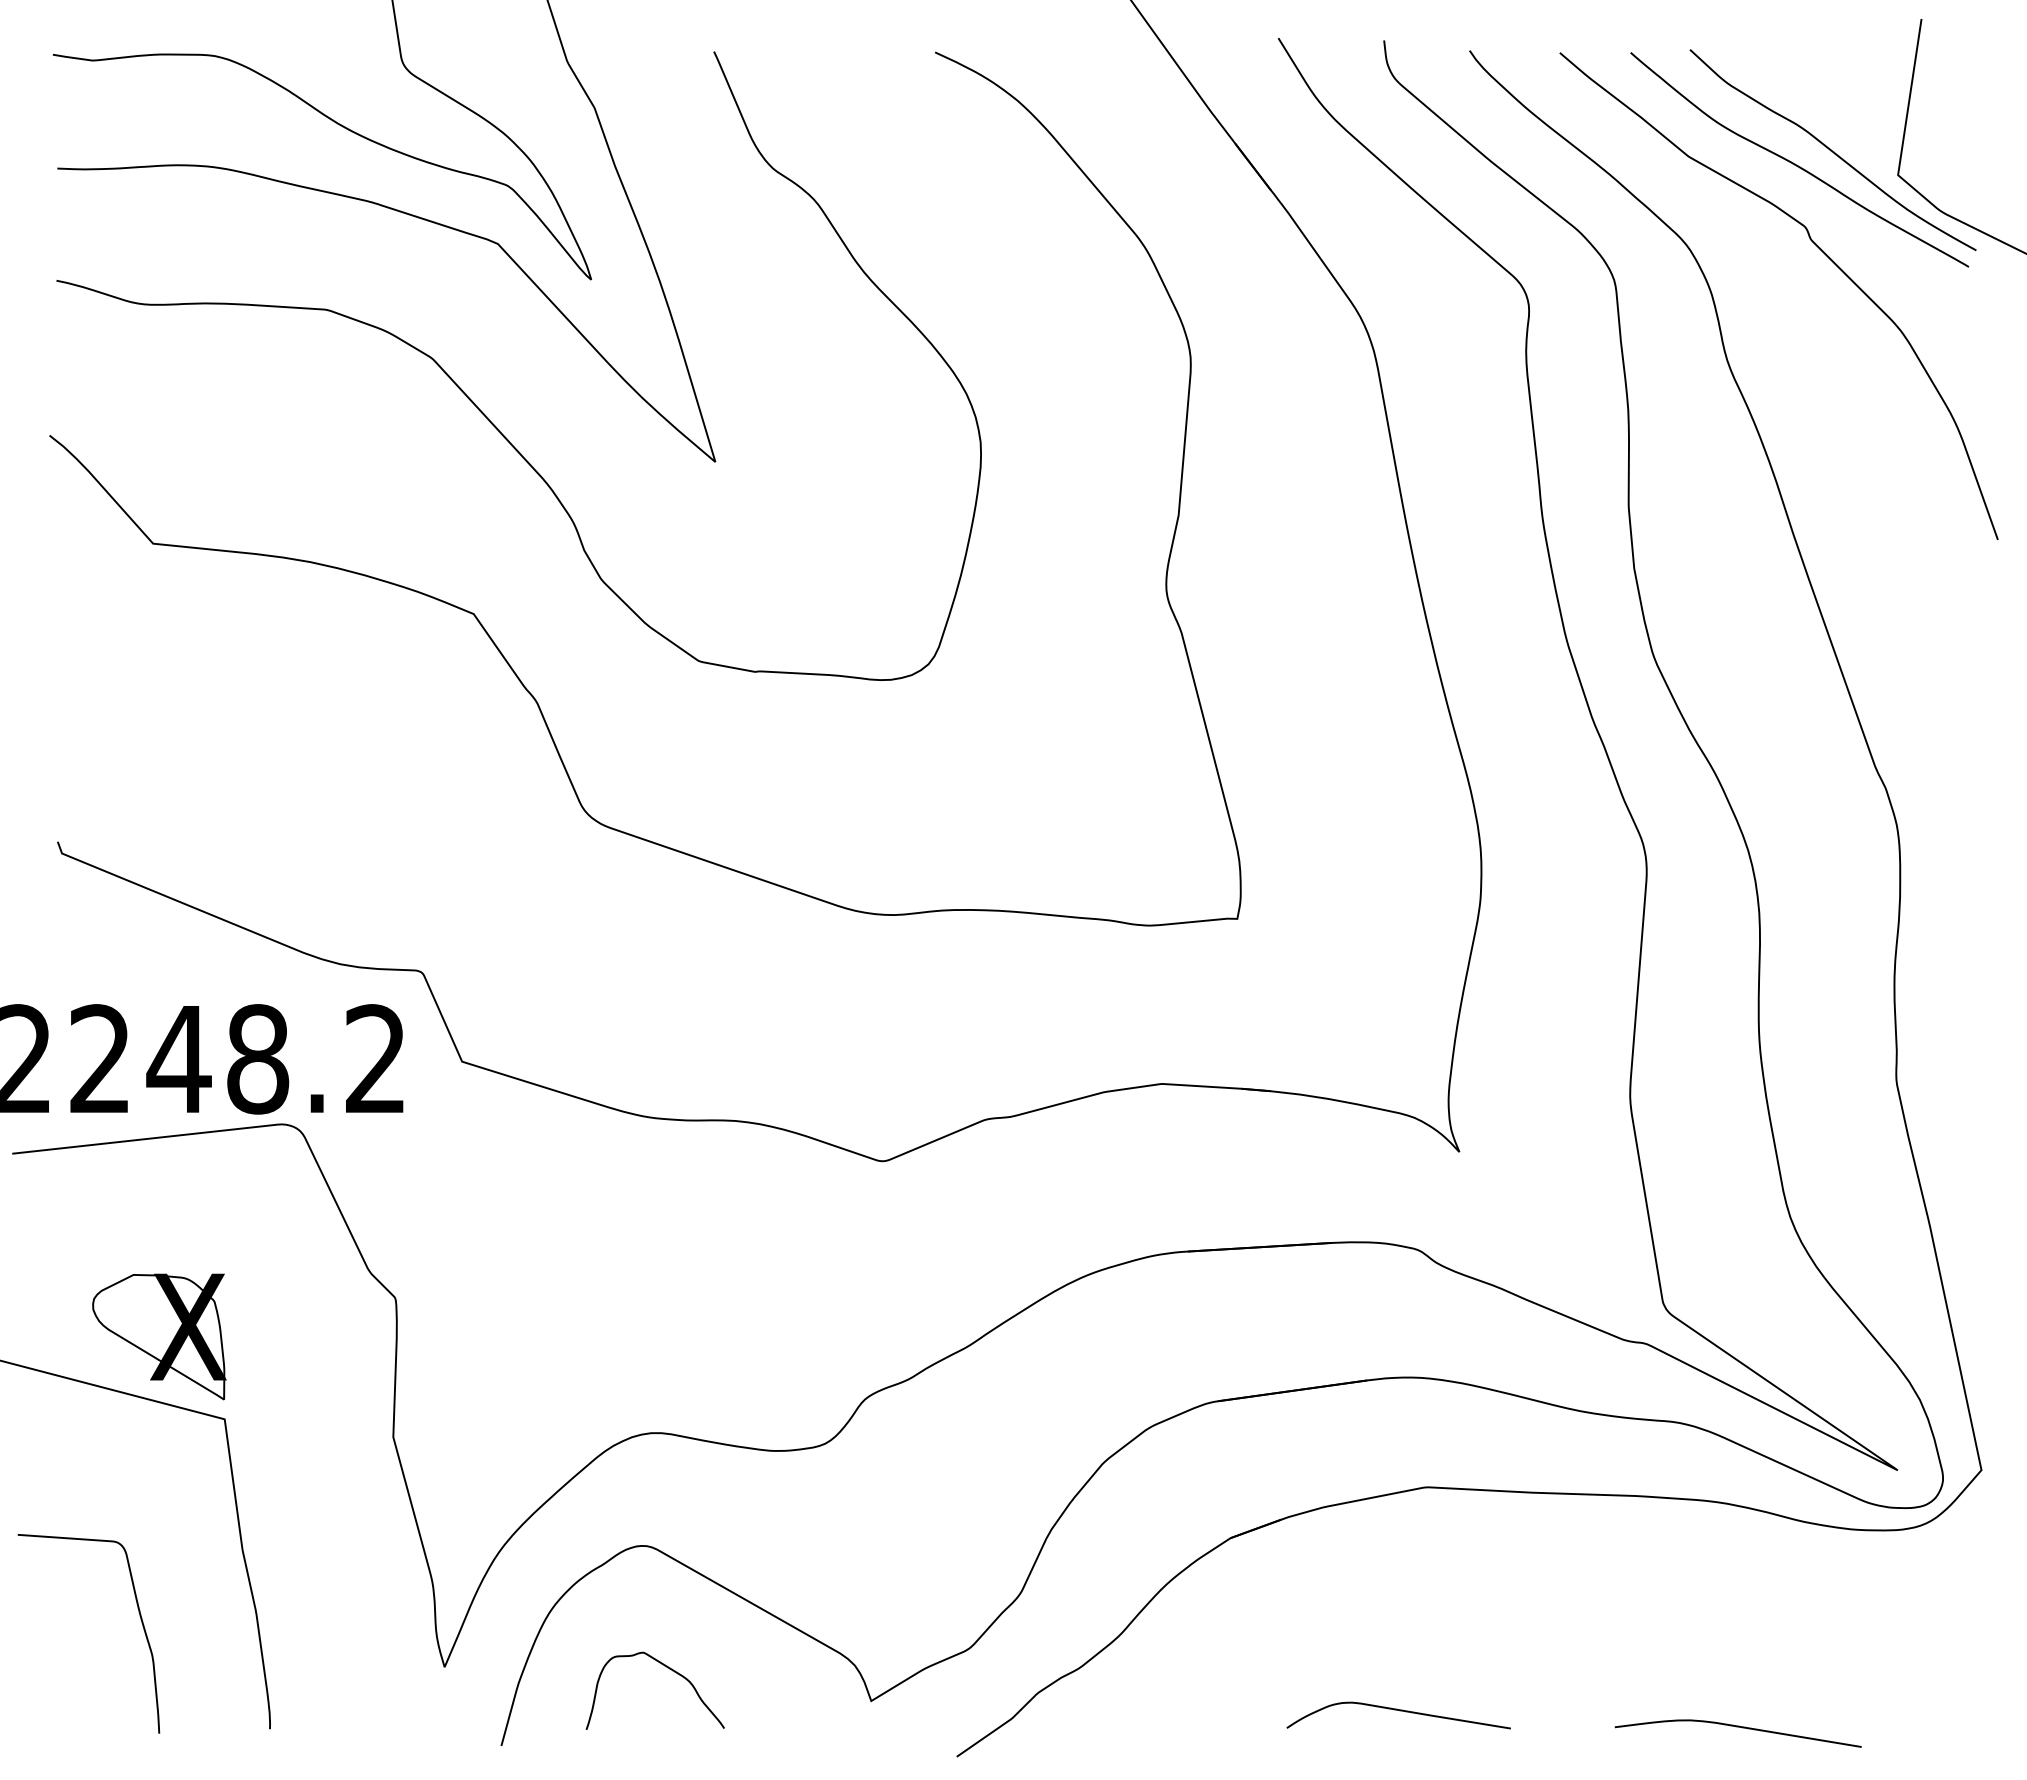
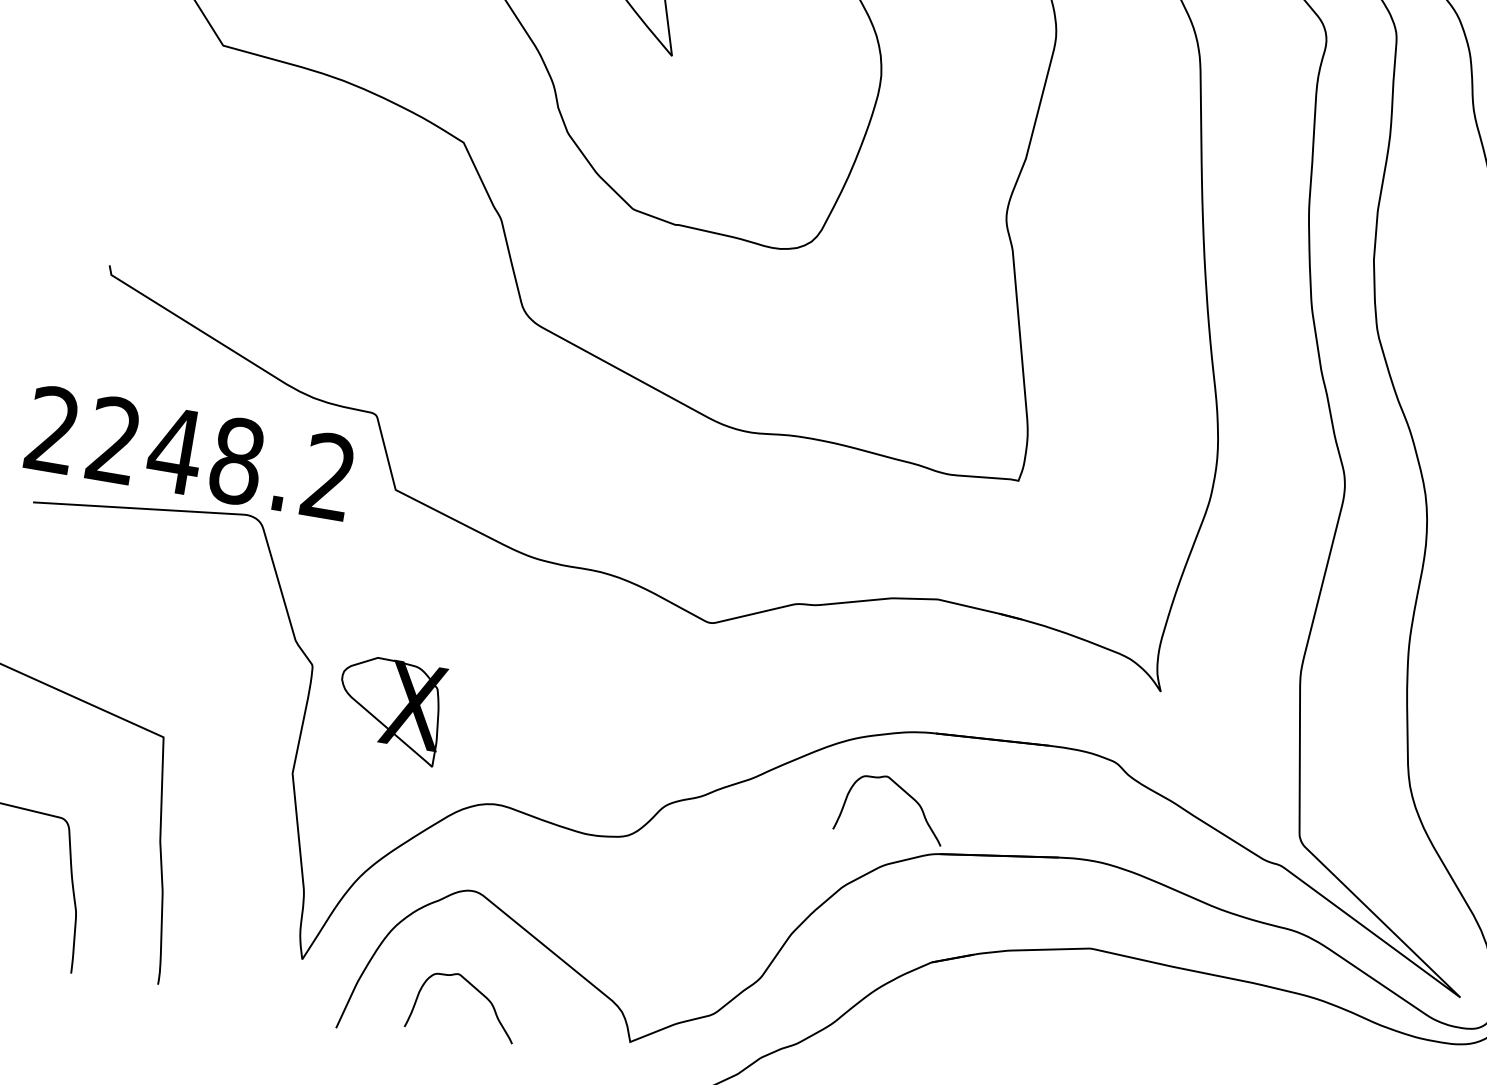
curve: (1160, 1331) -> (904, 792), added
part: (159, 1336) -> (390, 709), moved

